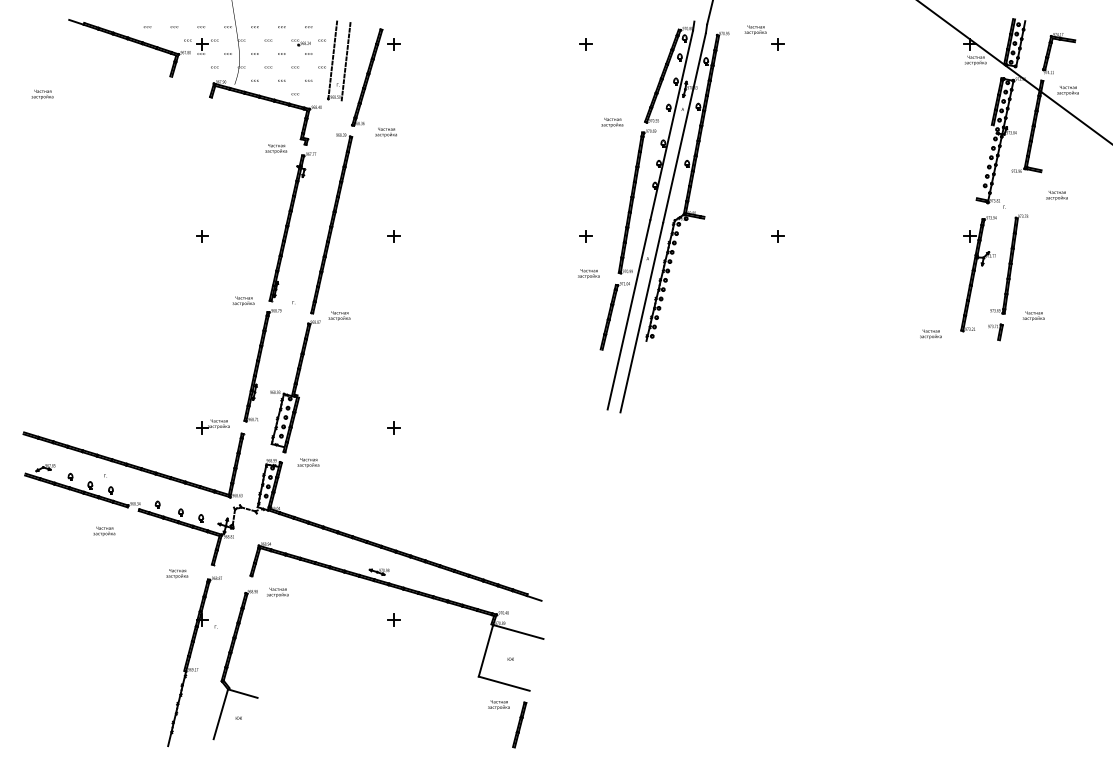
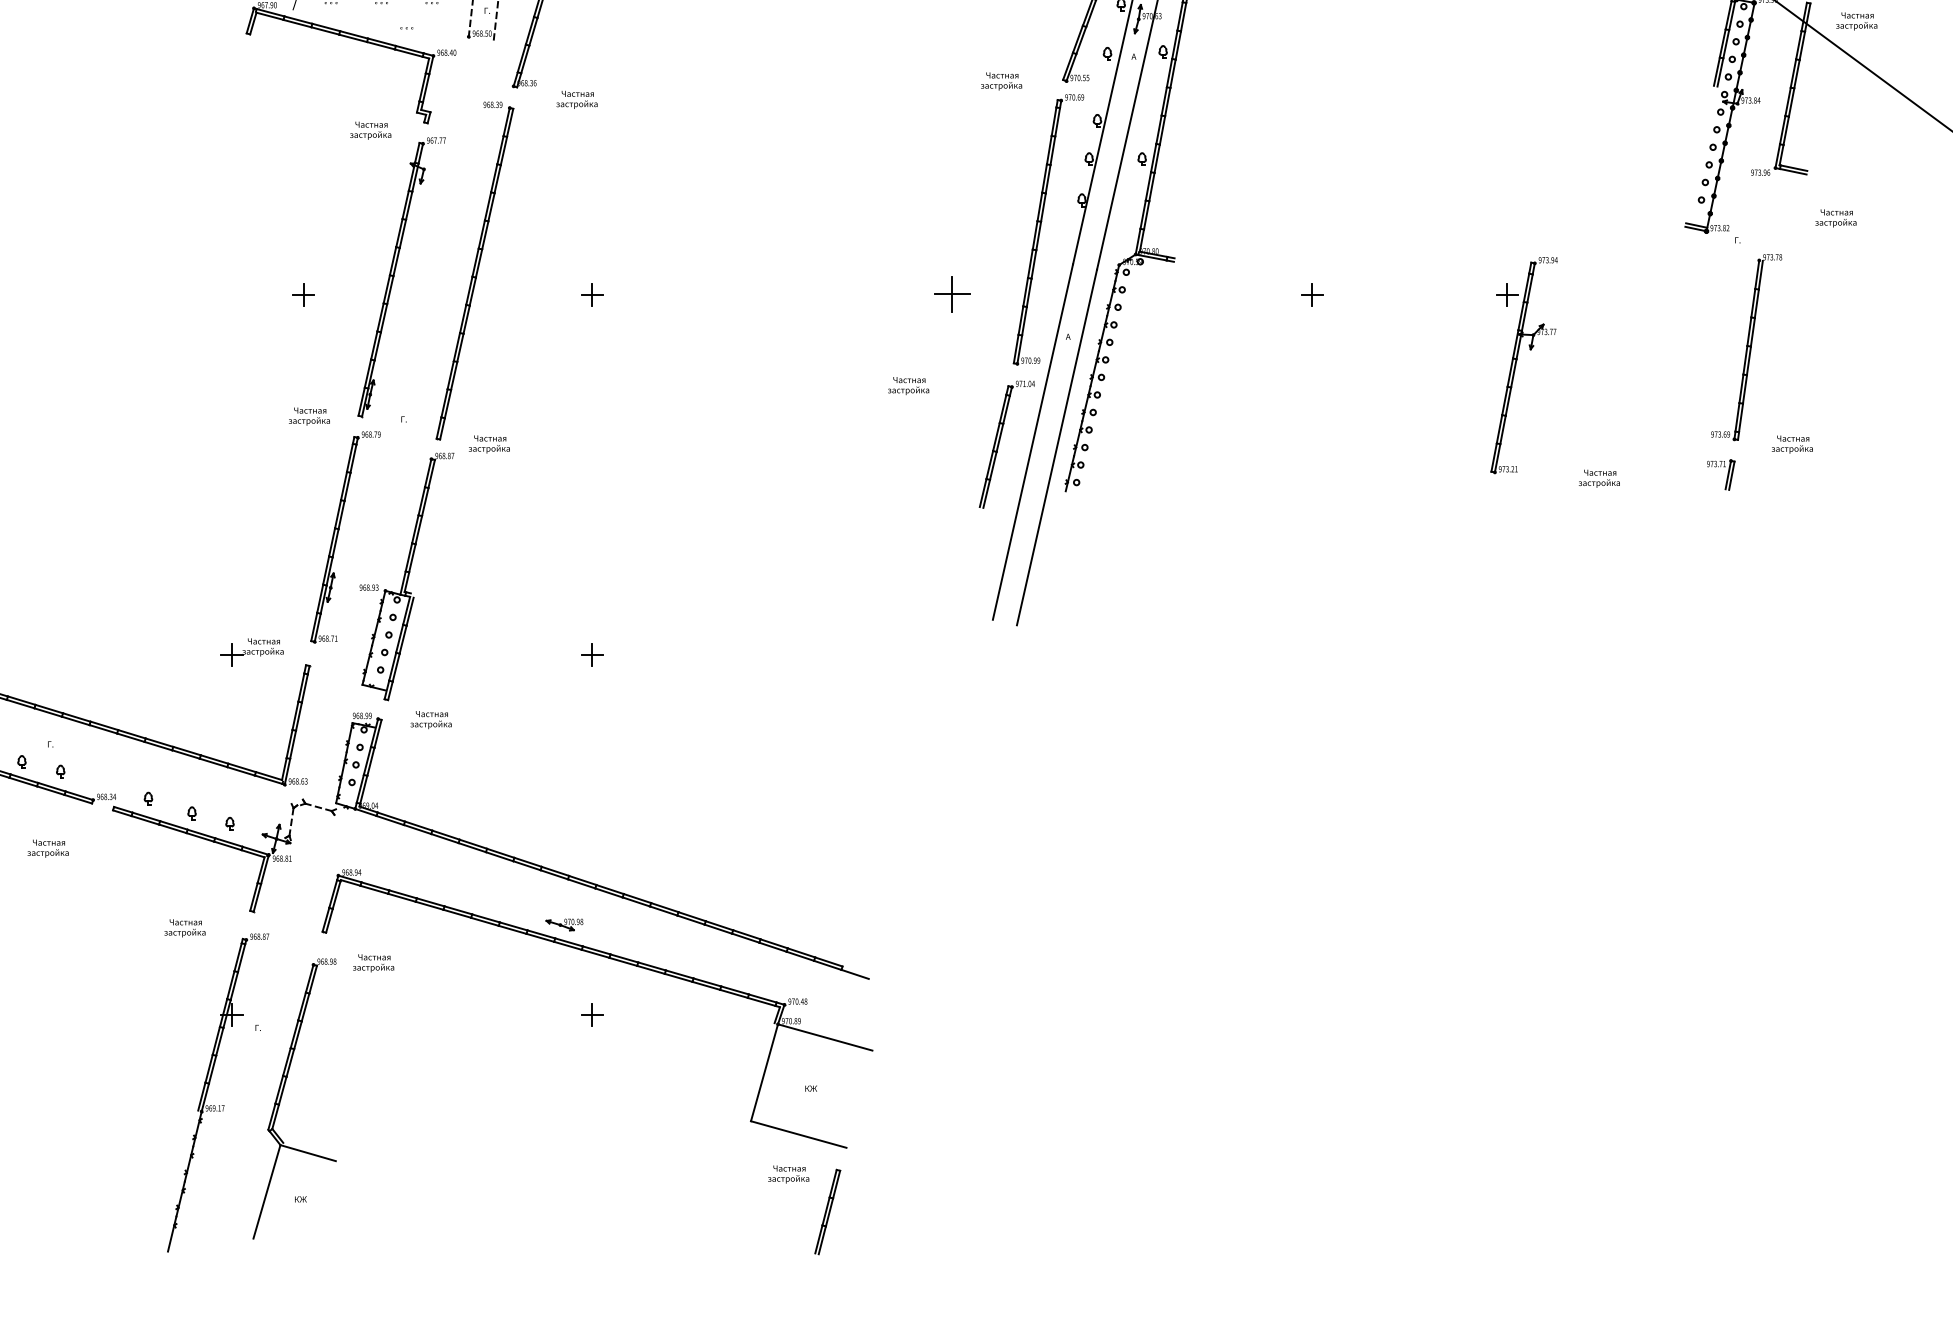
part: (202, 236) -> (303, 295), moved
part: (585, 236) -> (951, 295), size x1.6
text: (588, 273) -> (908, 385), moved
part: (978, 274) -> (1523, 366), moved

